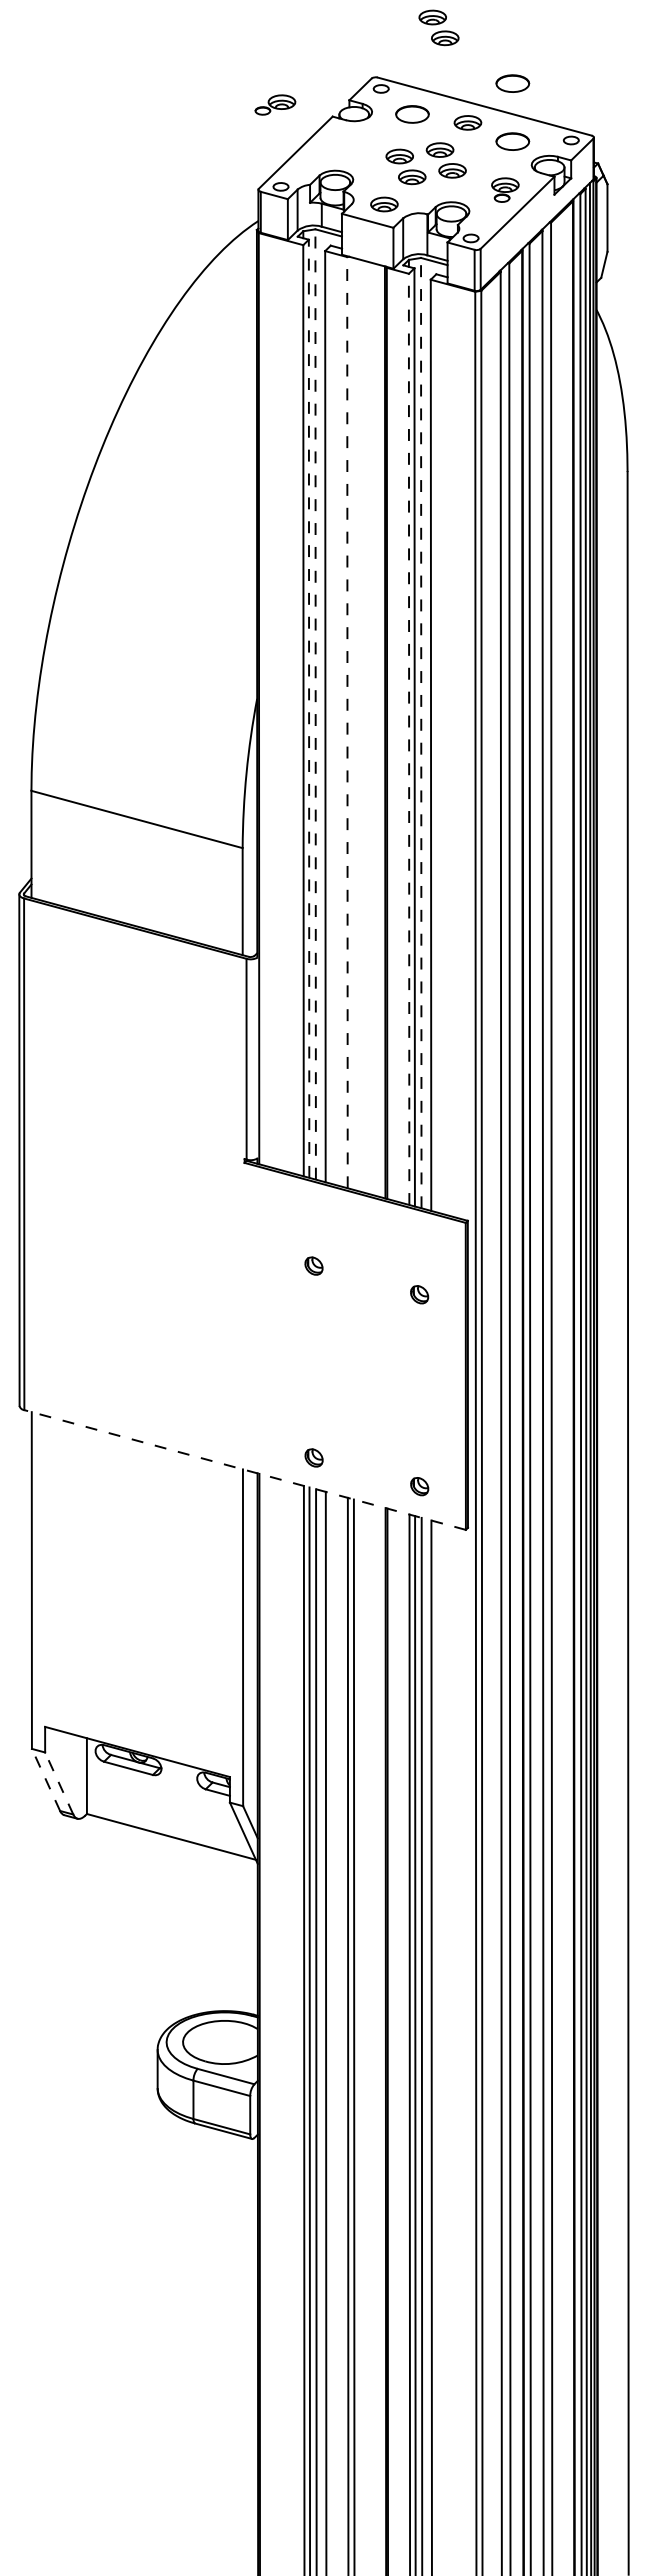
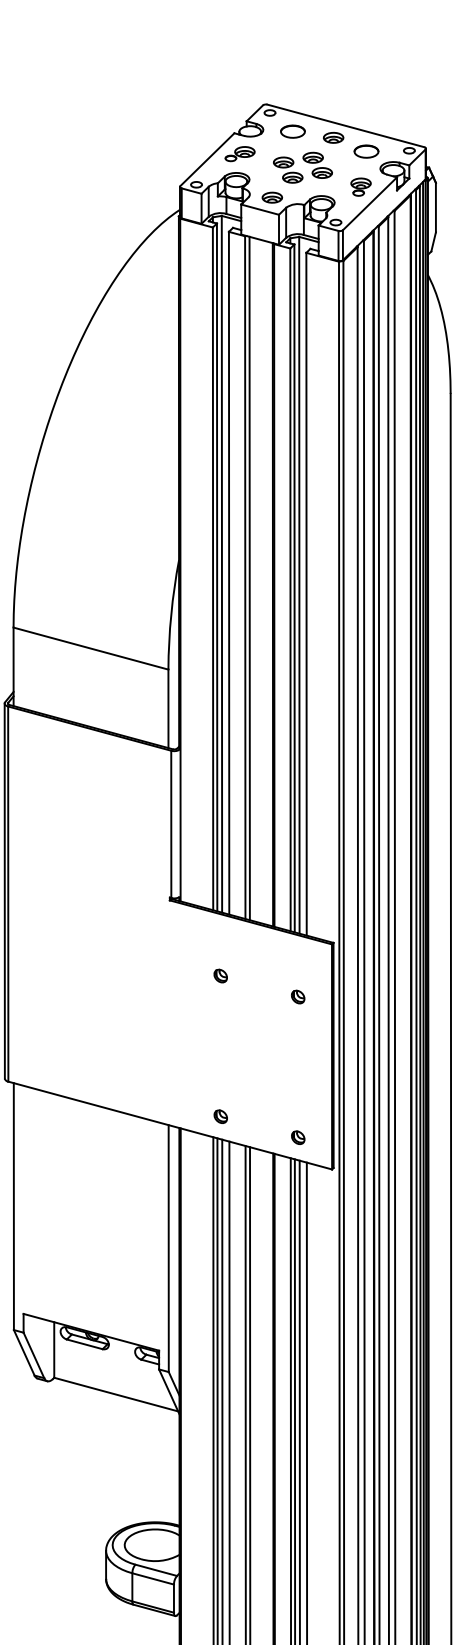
part: (438, 27) -> (312, 67), removed
part: (512, 83) -> (366, 108), removed
part: (275, 104) -> (240, 153), moved
line: (315, 704) -> (221, 564), dashed -> solid
line: (309, 708) -> (217, 567), dashed -> solid
line: (347, 722) -> (245, 577), dashed -> solid
line: (353, 723) -> (249, 578), added
line: (421, 732) -> (299, 584), dashed -> solid
line: (409, 739) -> (290, 589), dashed -> solid
line: (245, 1470) -> (170, 1125), dashed -> solid
line: (45, 1779) -> (23, 1352), dashed -> solid
line: (59, 1783) -> (34, 1355), dashed -> solid

